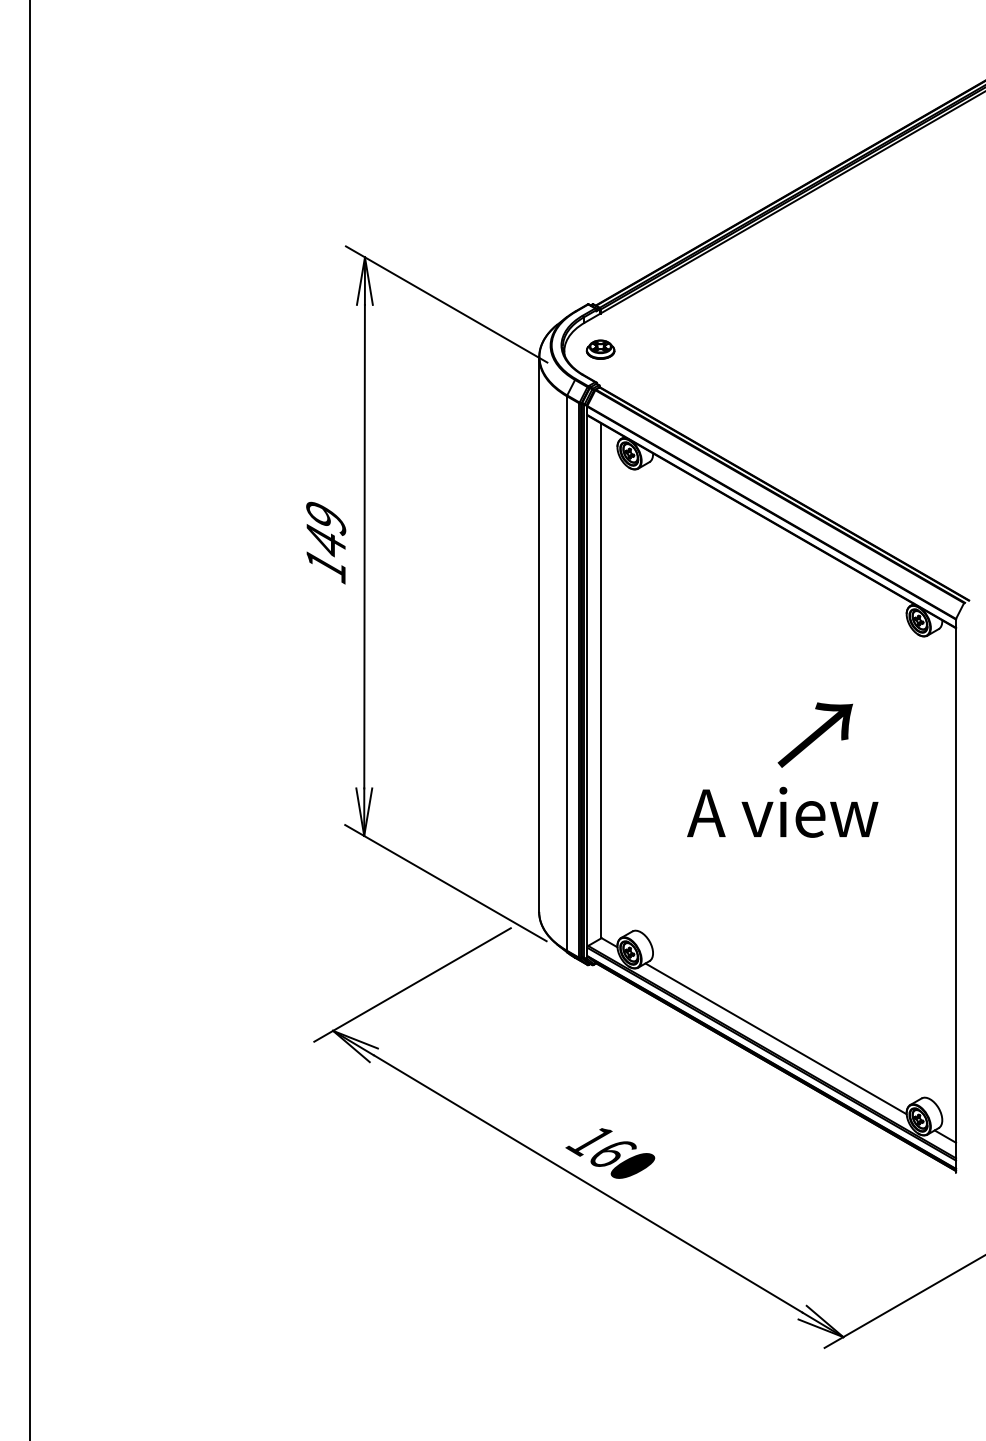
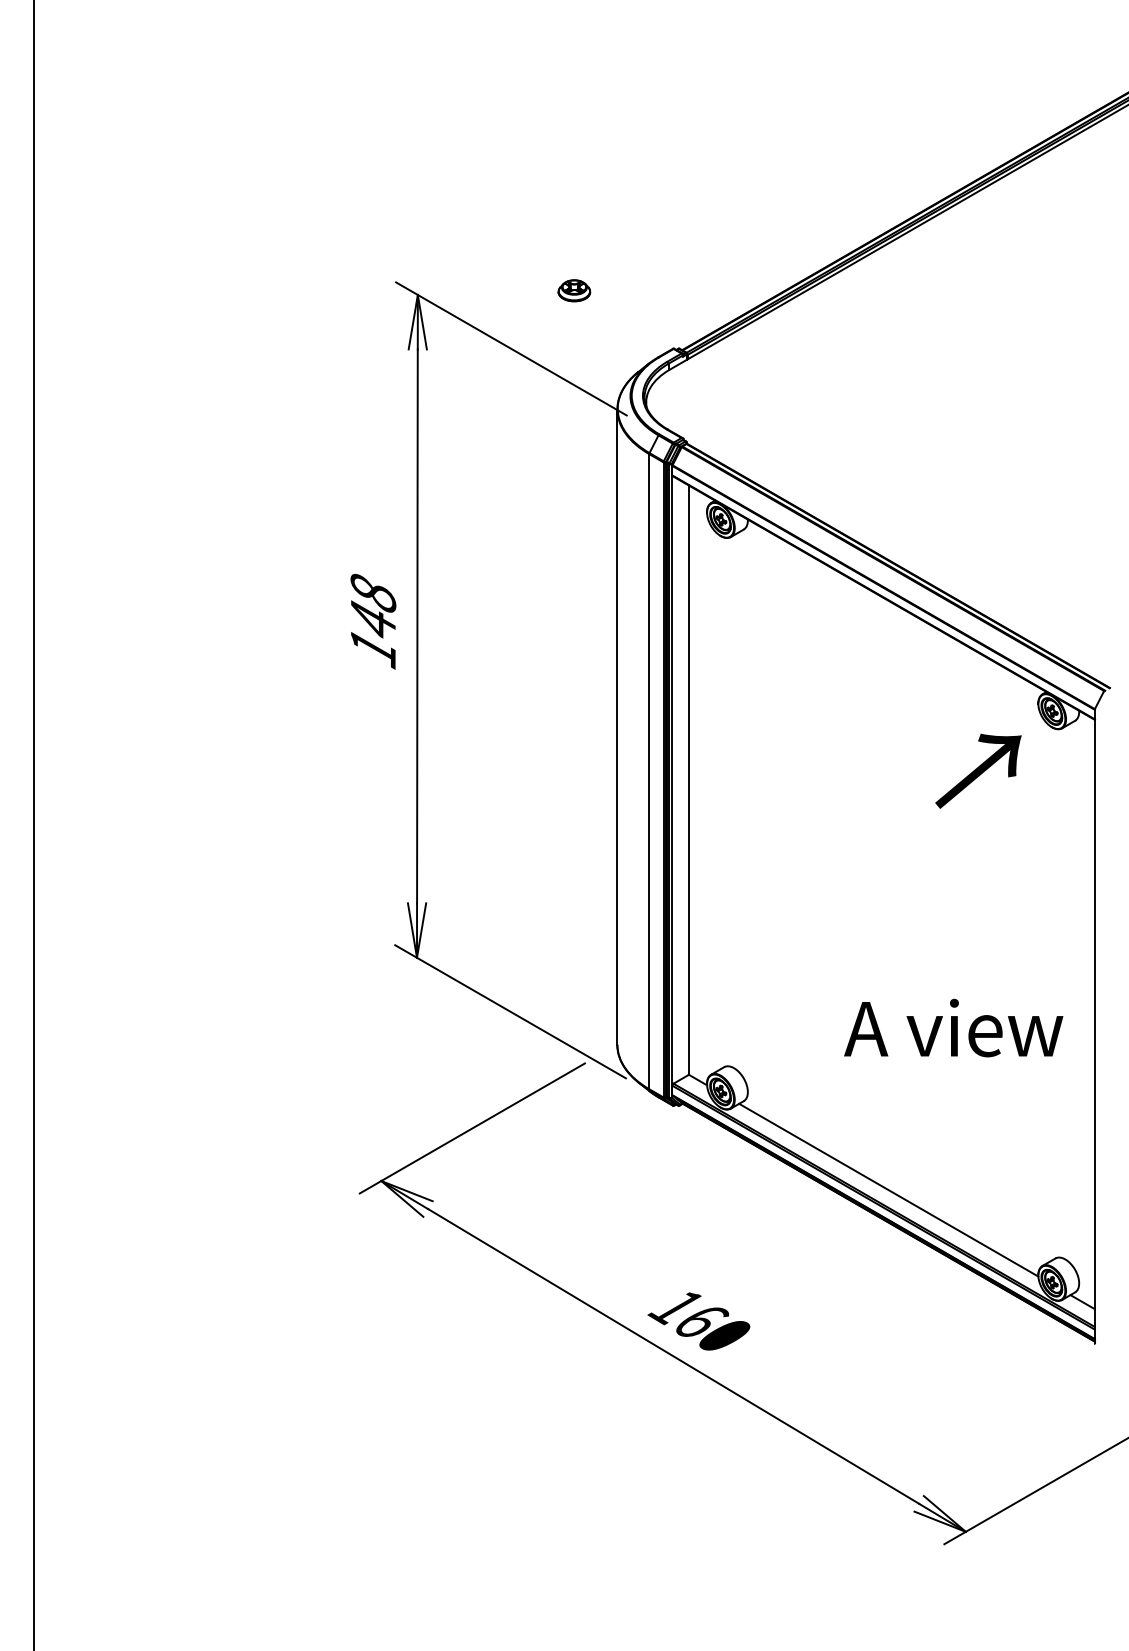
part: (600, 349) -> (574, 290), moved
text: (326, 517) -> (373, 592), 149 -> 148
text: (814, 734) -> (977, 770), moved
text: (782, 811) -> (953, 1027), moved

